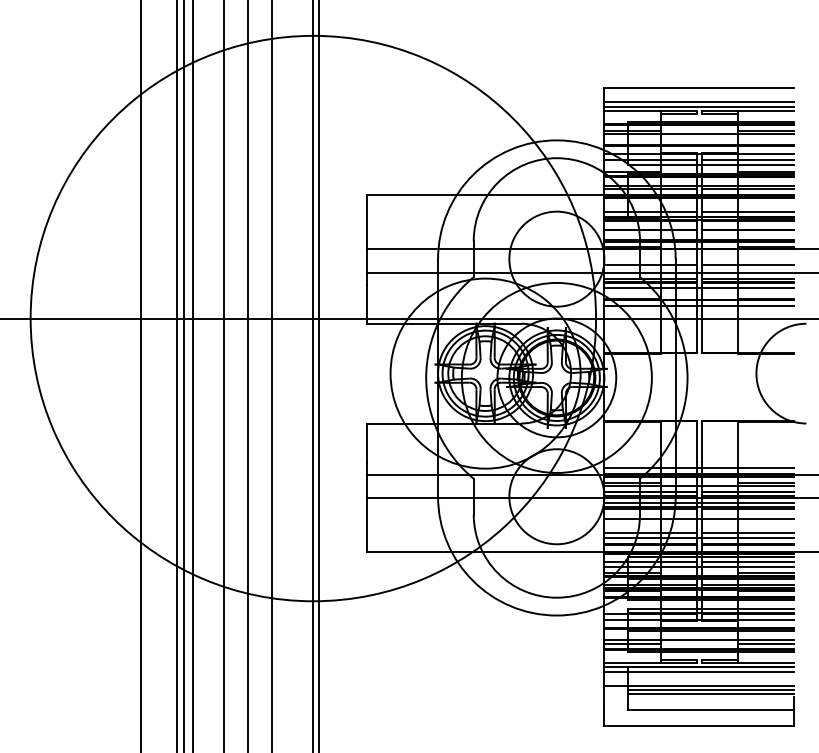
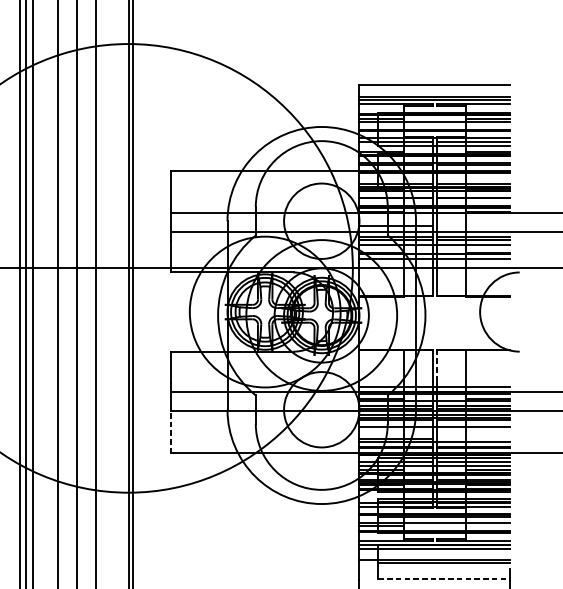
line: (747, 264) -> (473, 225), removed
line: (701, 441) -> (436, 365), solid -> dashed
line: (366, 525) -> (170, 432), solid -> dashed
line: (747, 533) -> (473, 438), removed
line: (766, 643) -> (488, 526), removed
line: (711, 694) -> (444, 566), removed
line: (711, 710) -> (444, 579), solid -> dashed

